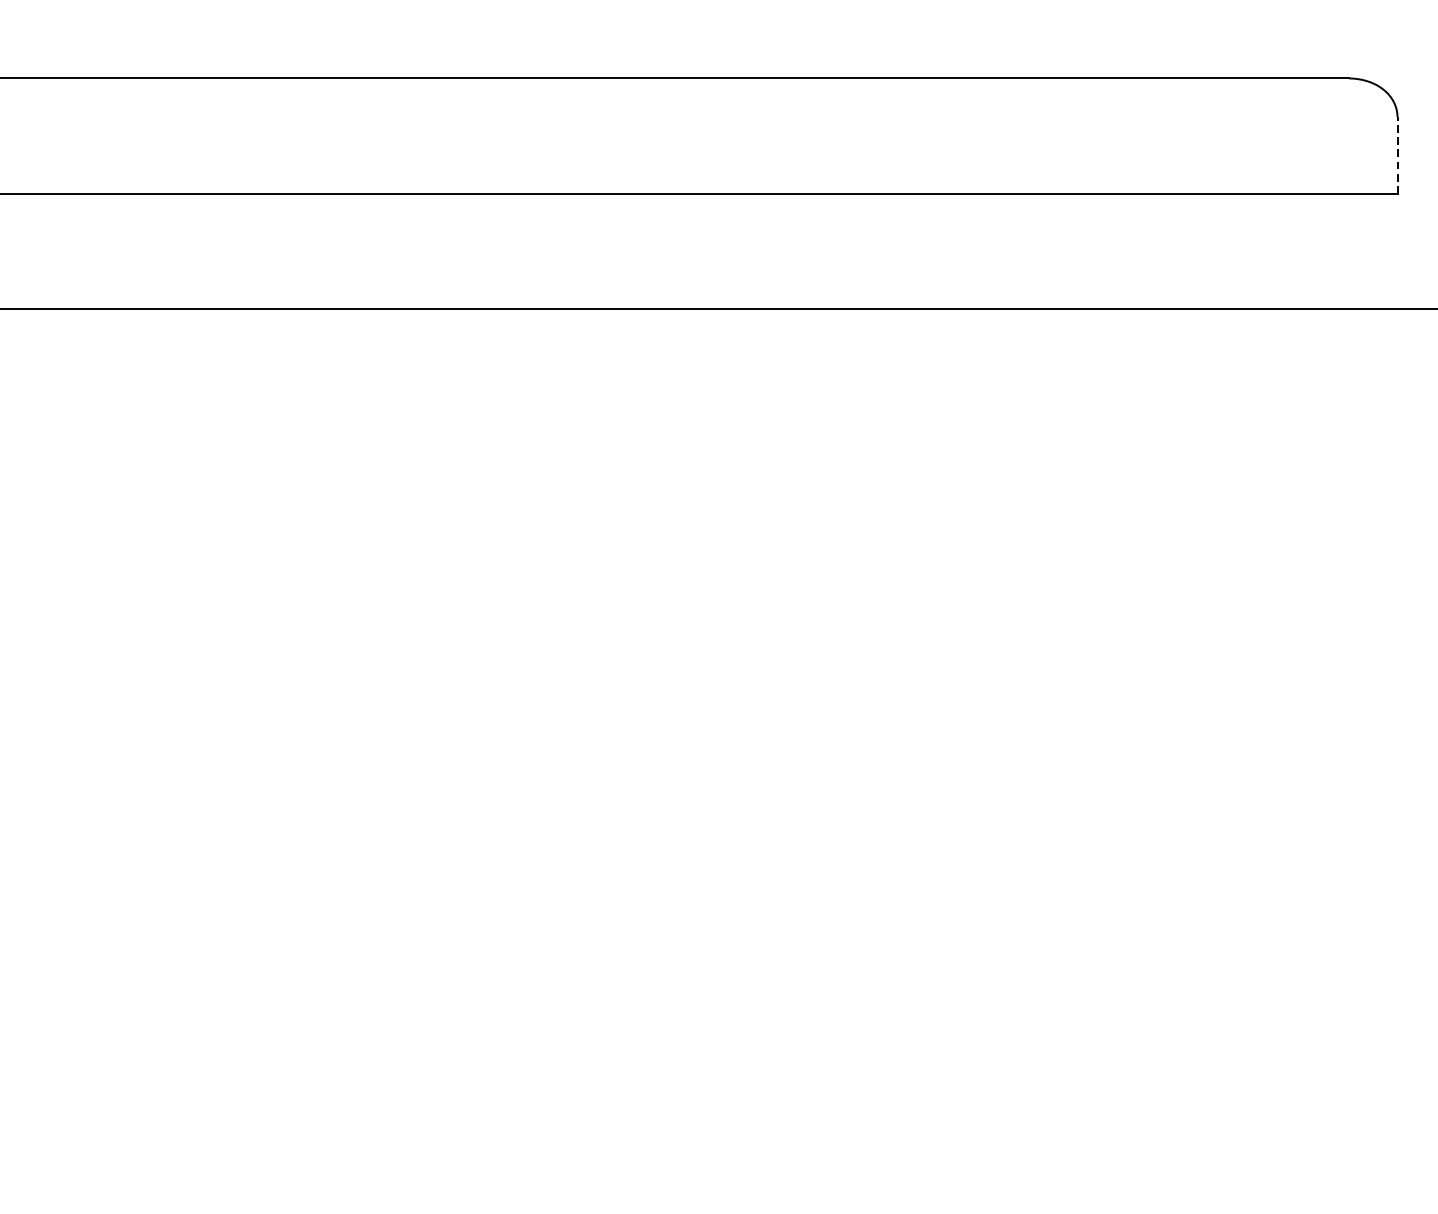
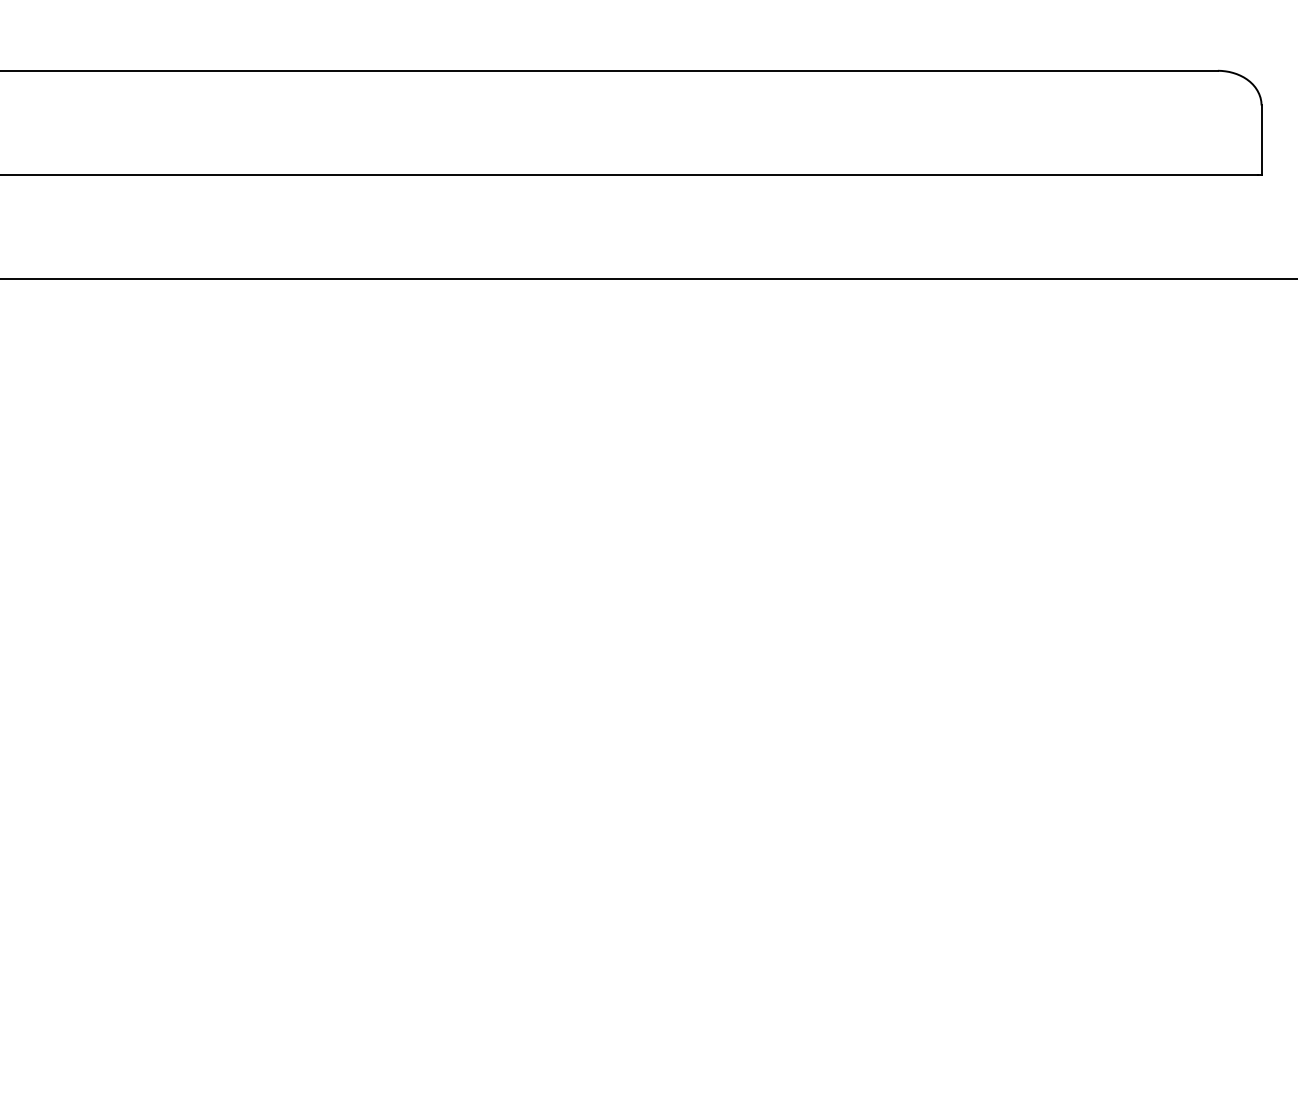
line: (1397, 155) -> (1261, 140), dashed -> solid

